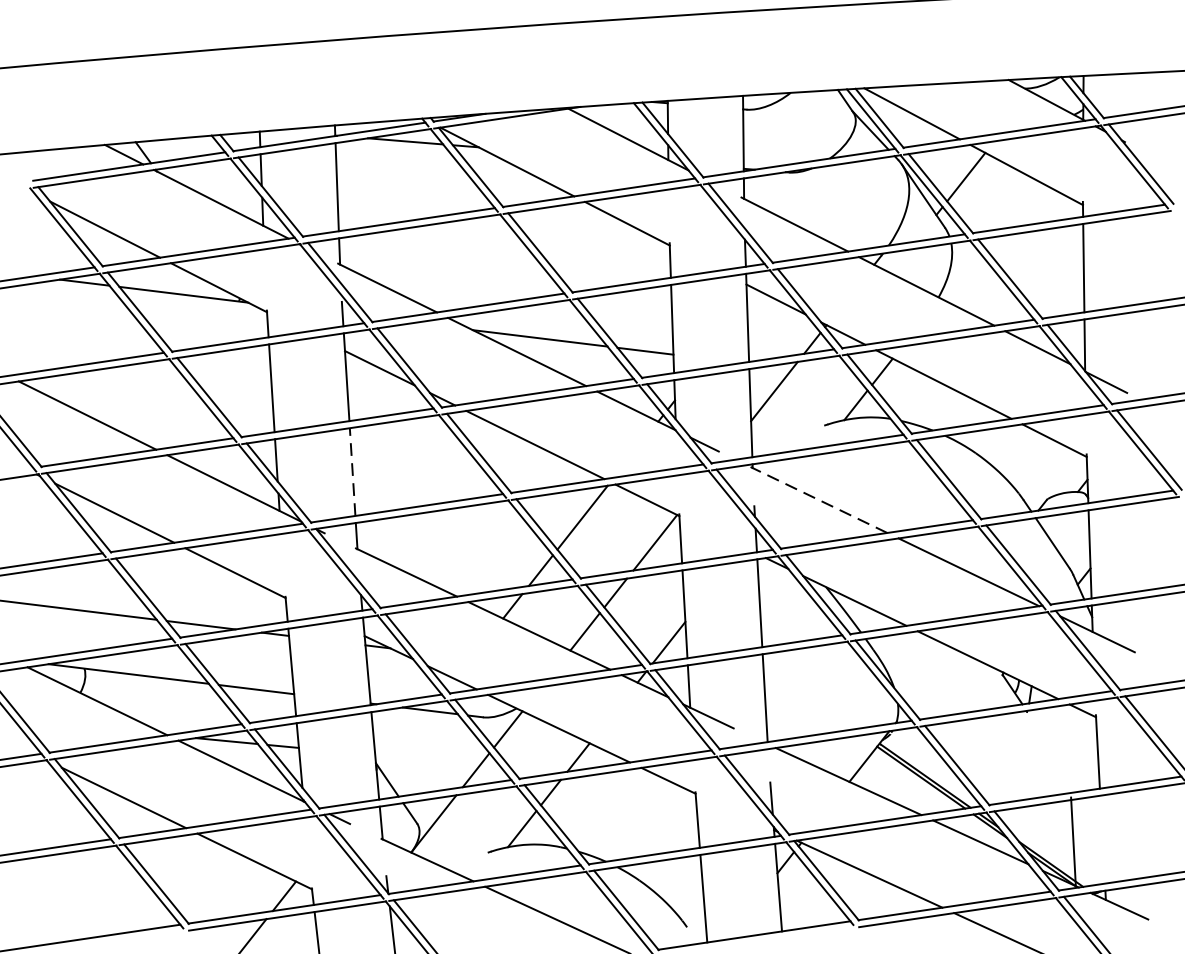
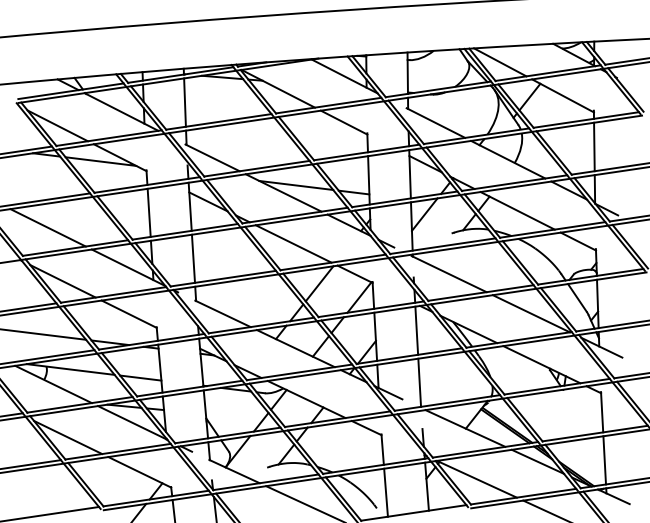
line: (352, 471) -> (193, 258), dashed -> solid
line: (819, 500) -> (449, 274), dashed -> solid
line: (1073, 841) -> (604, 460), moved

